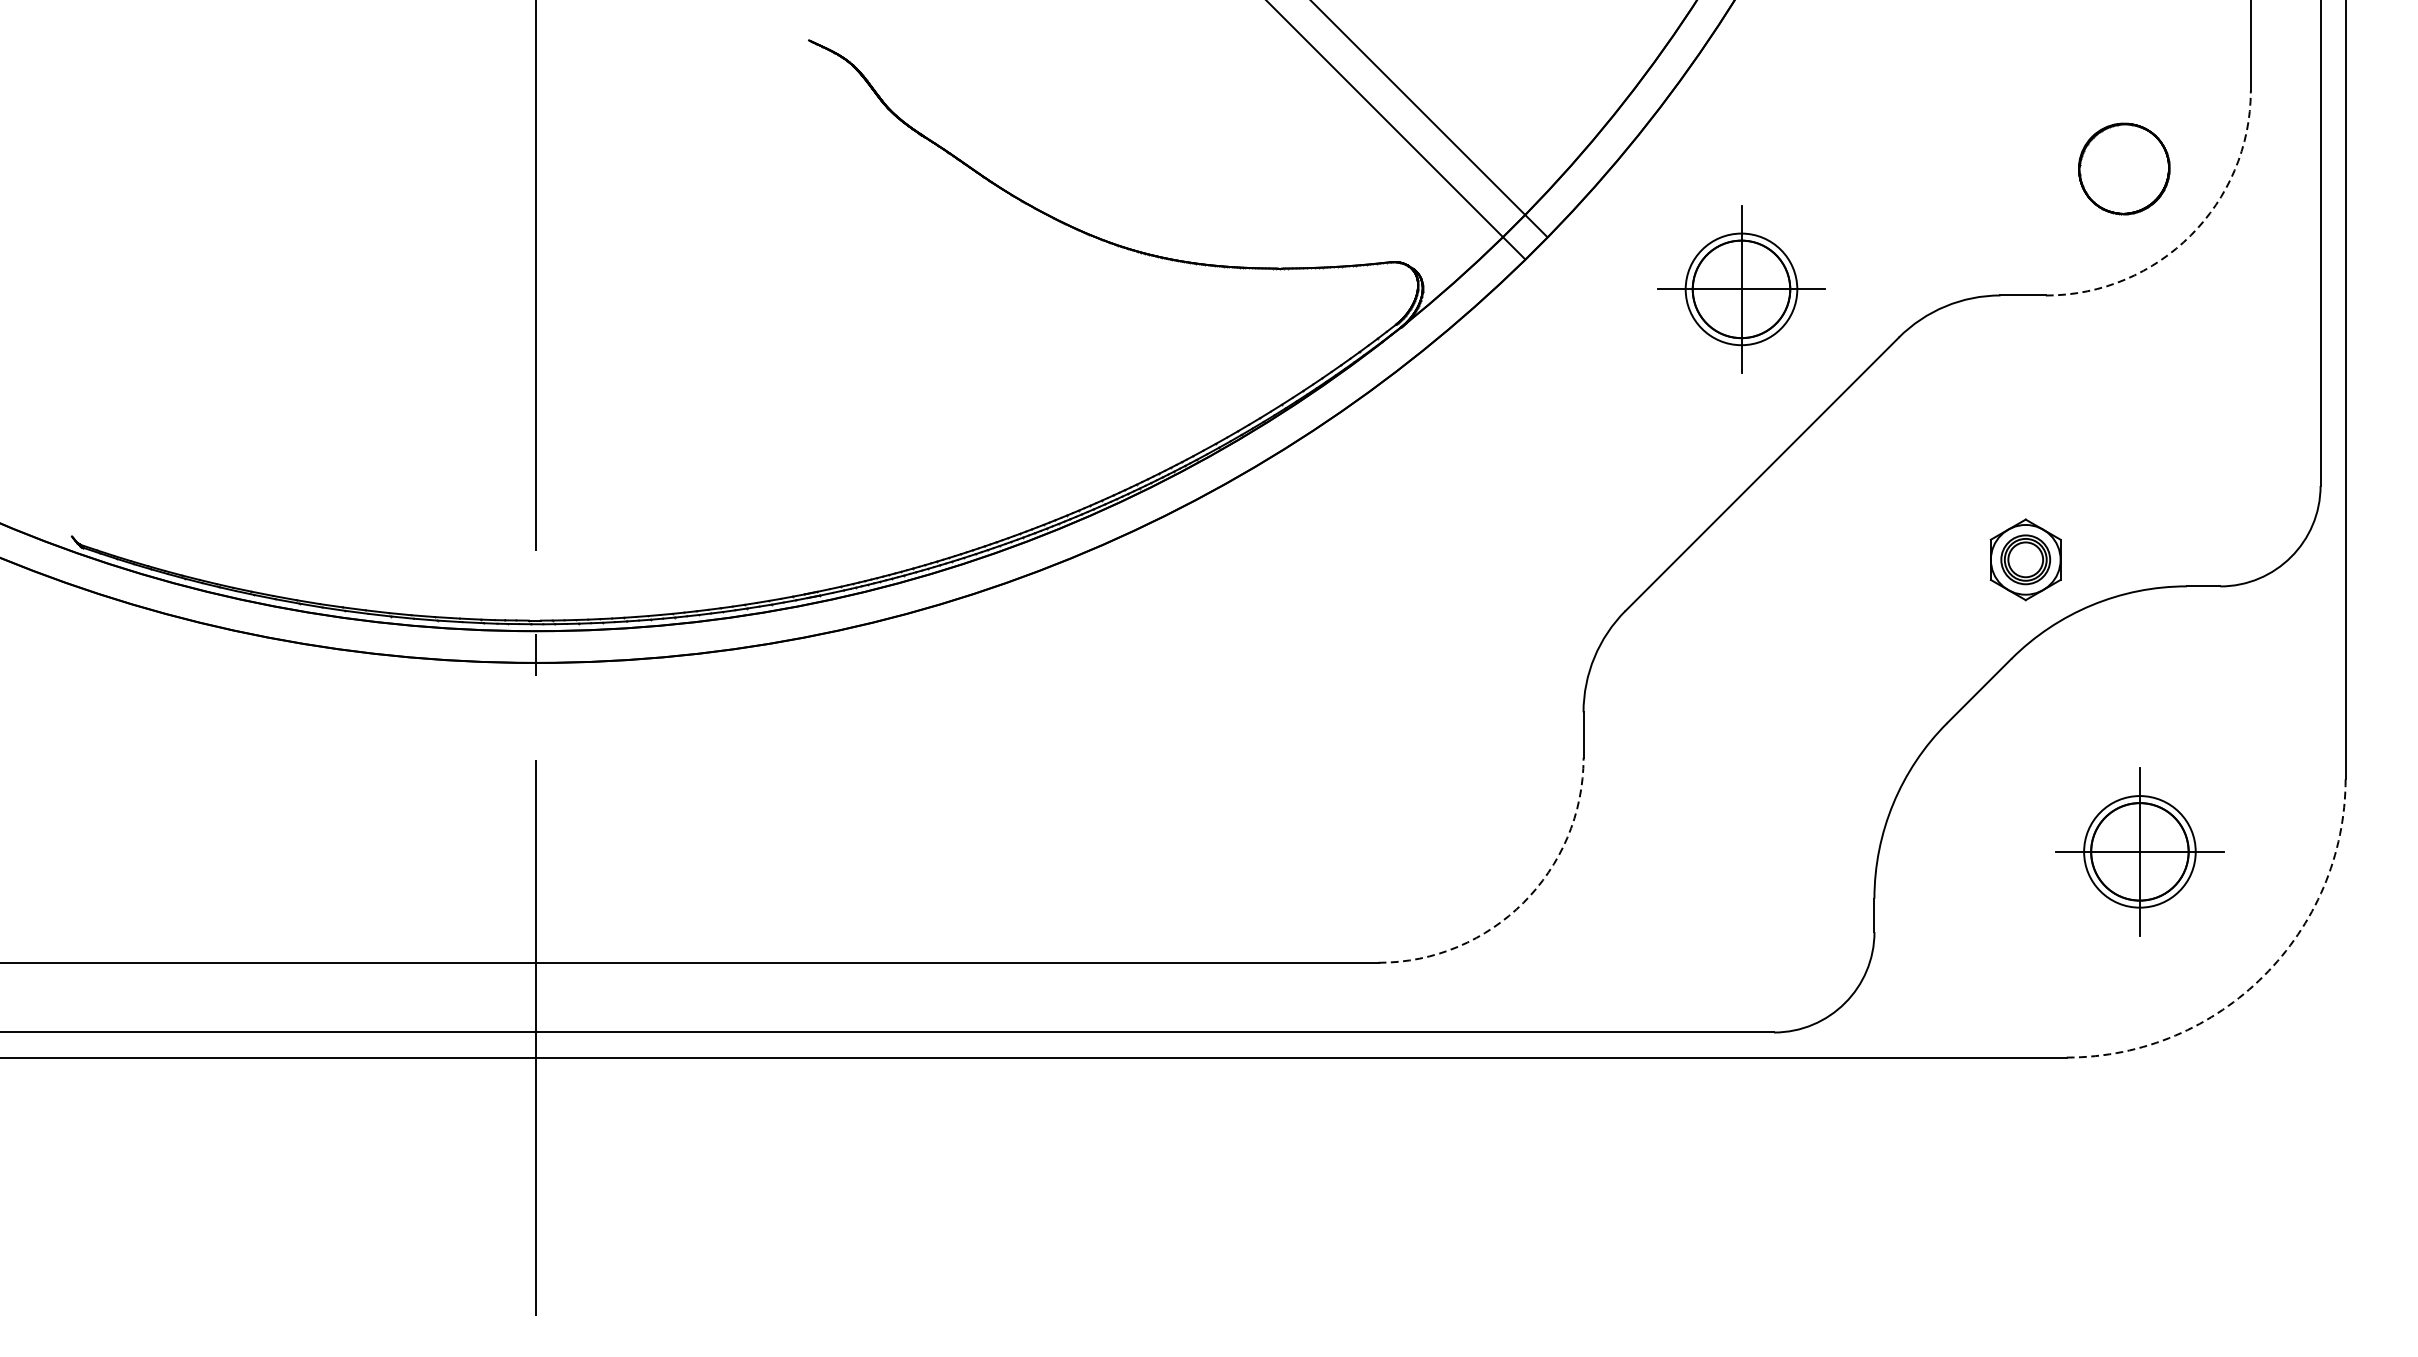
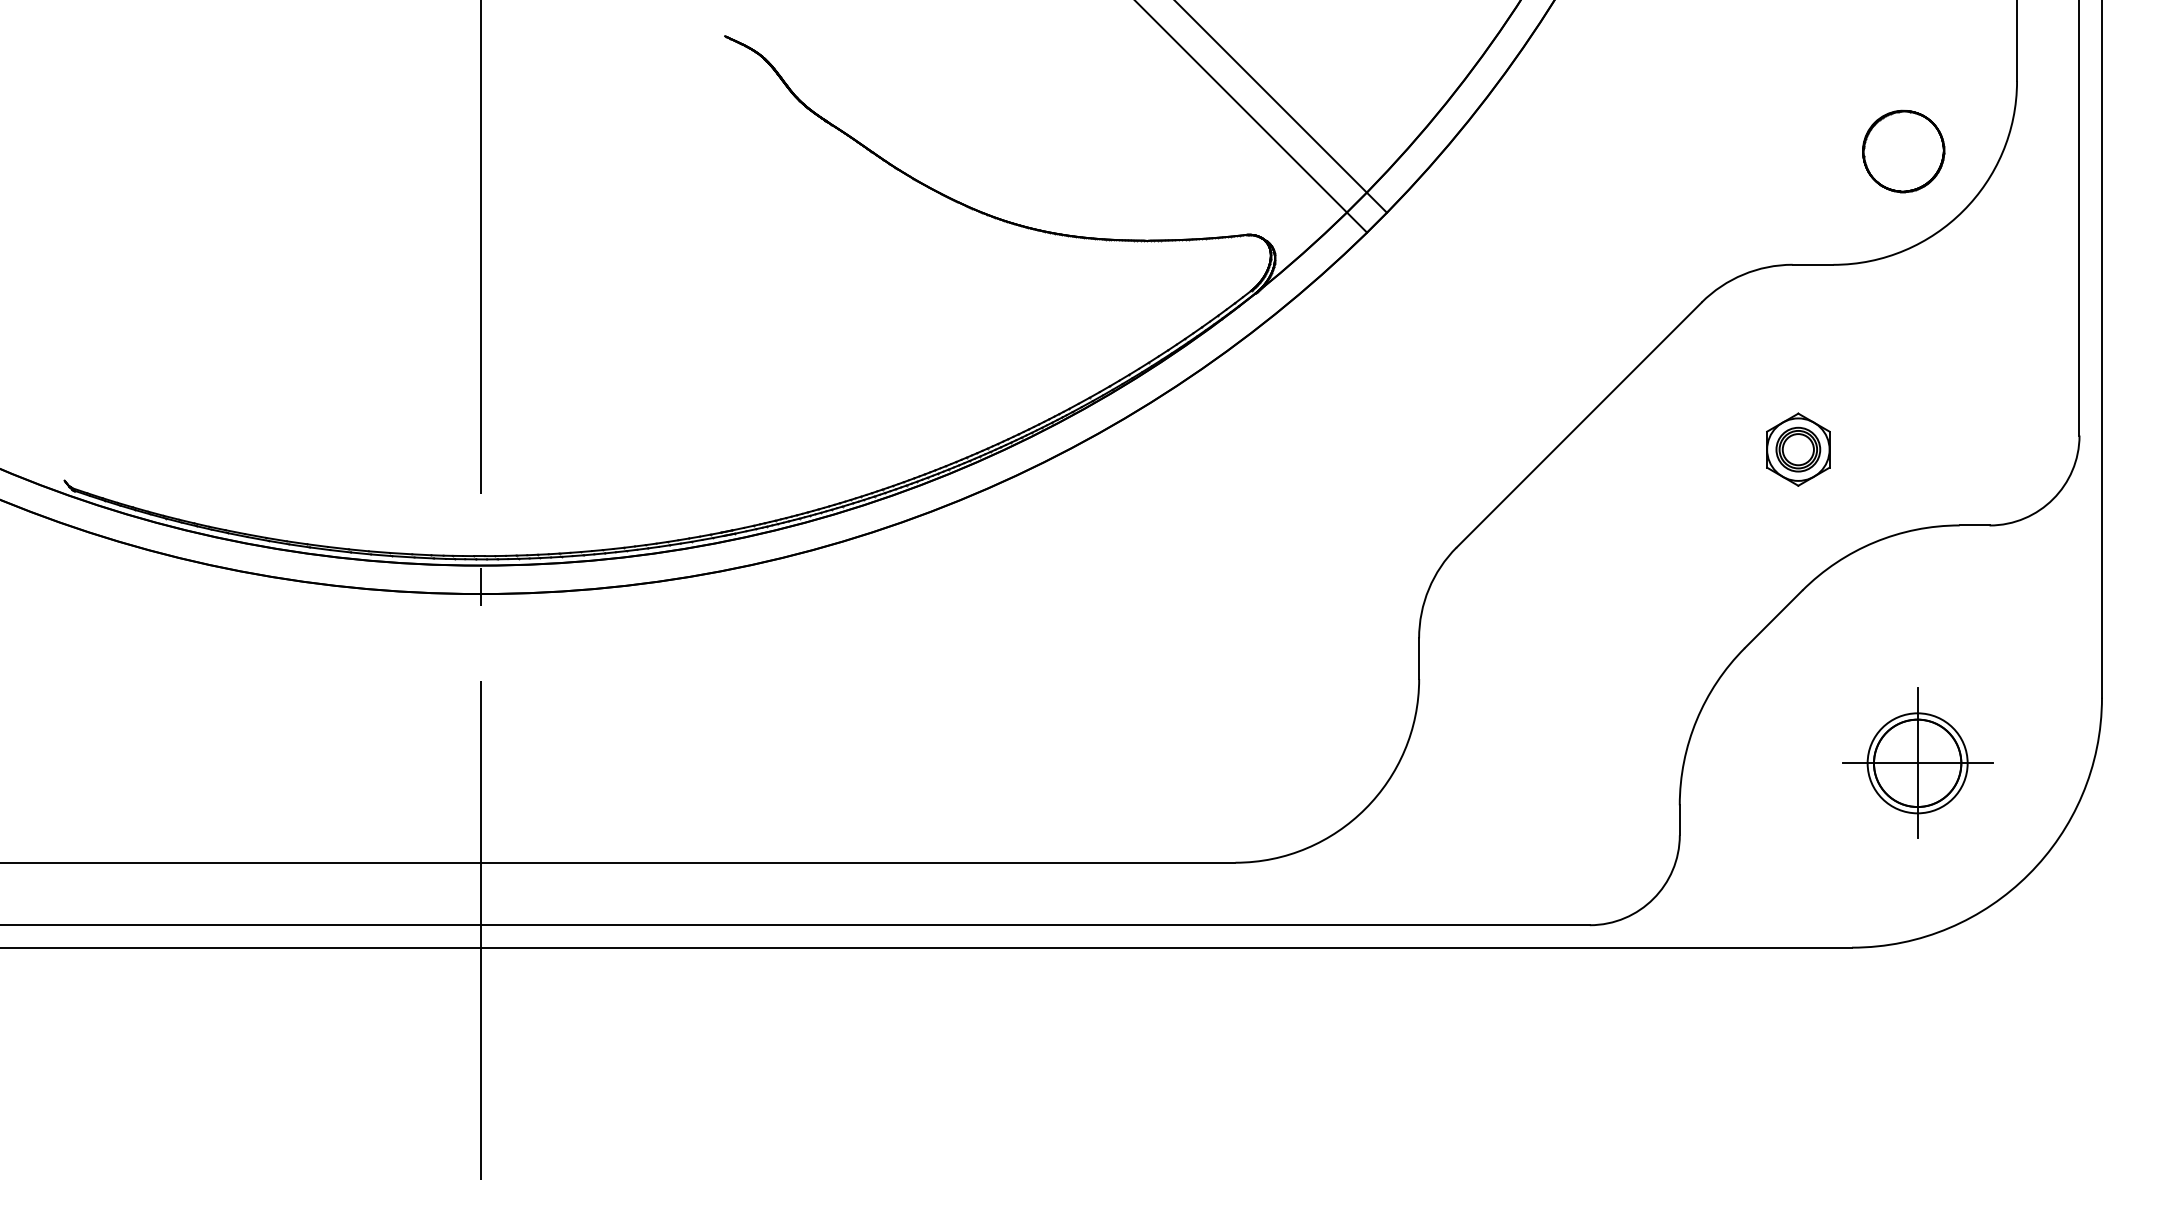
arc: (2191, 236) -> (1963, 211), dashed -> solid
part: (1741, 288) -> (1560, 258), removed
part: (2025, 559) -> (1798, 449), moved
arc: (1523, 902) -> (1365, 808), dashed -> solid
arc: (2263, 975) -> (2028, 874), dashed -> solid

